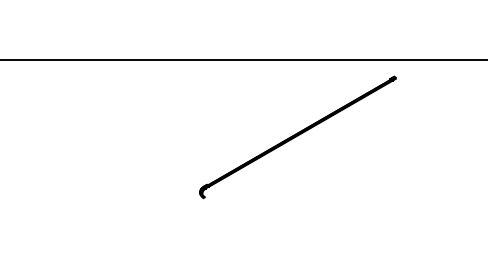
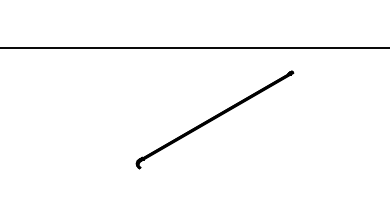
part: (297, 137) -> (214, 120), moved

